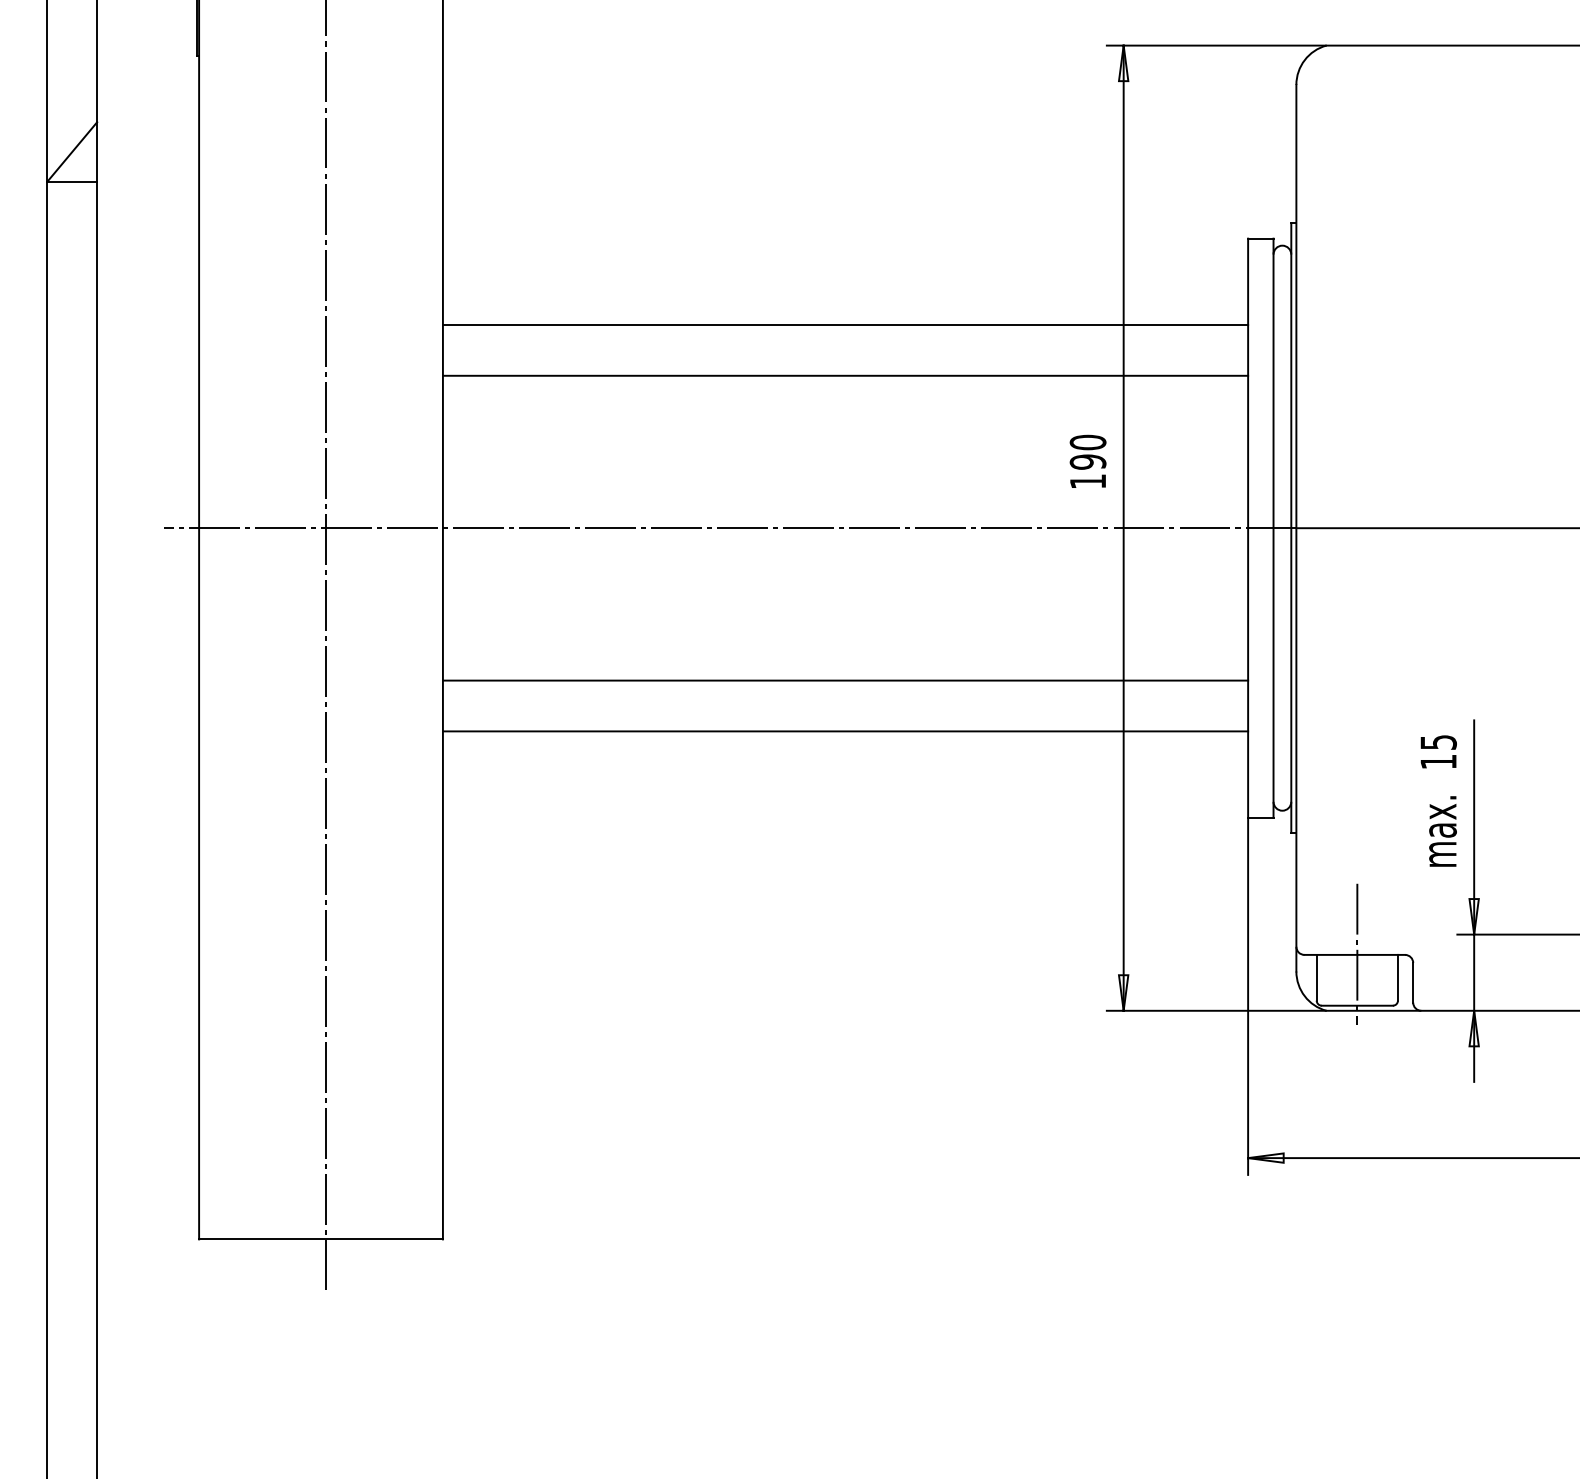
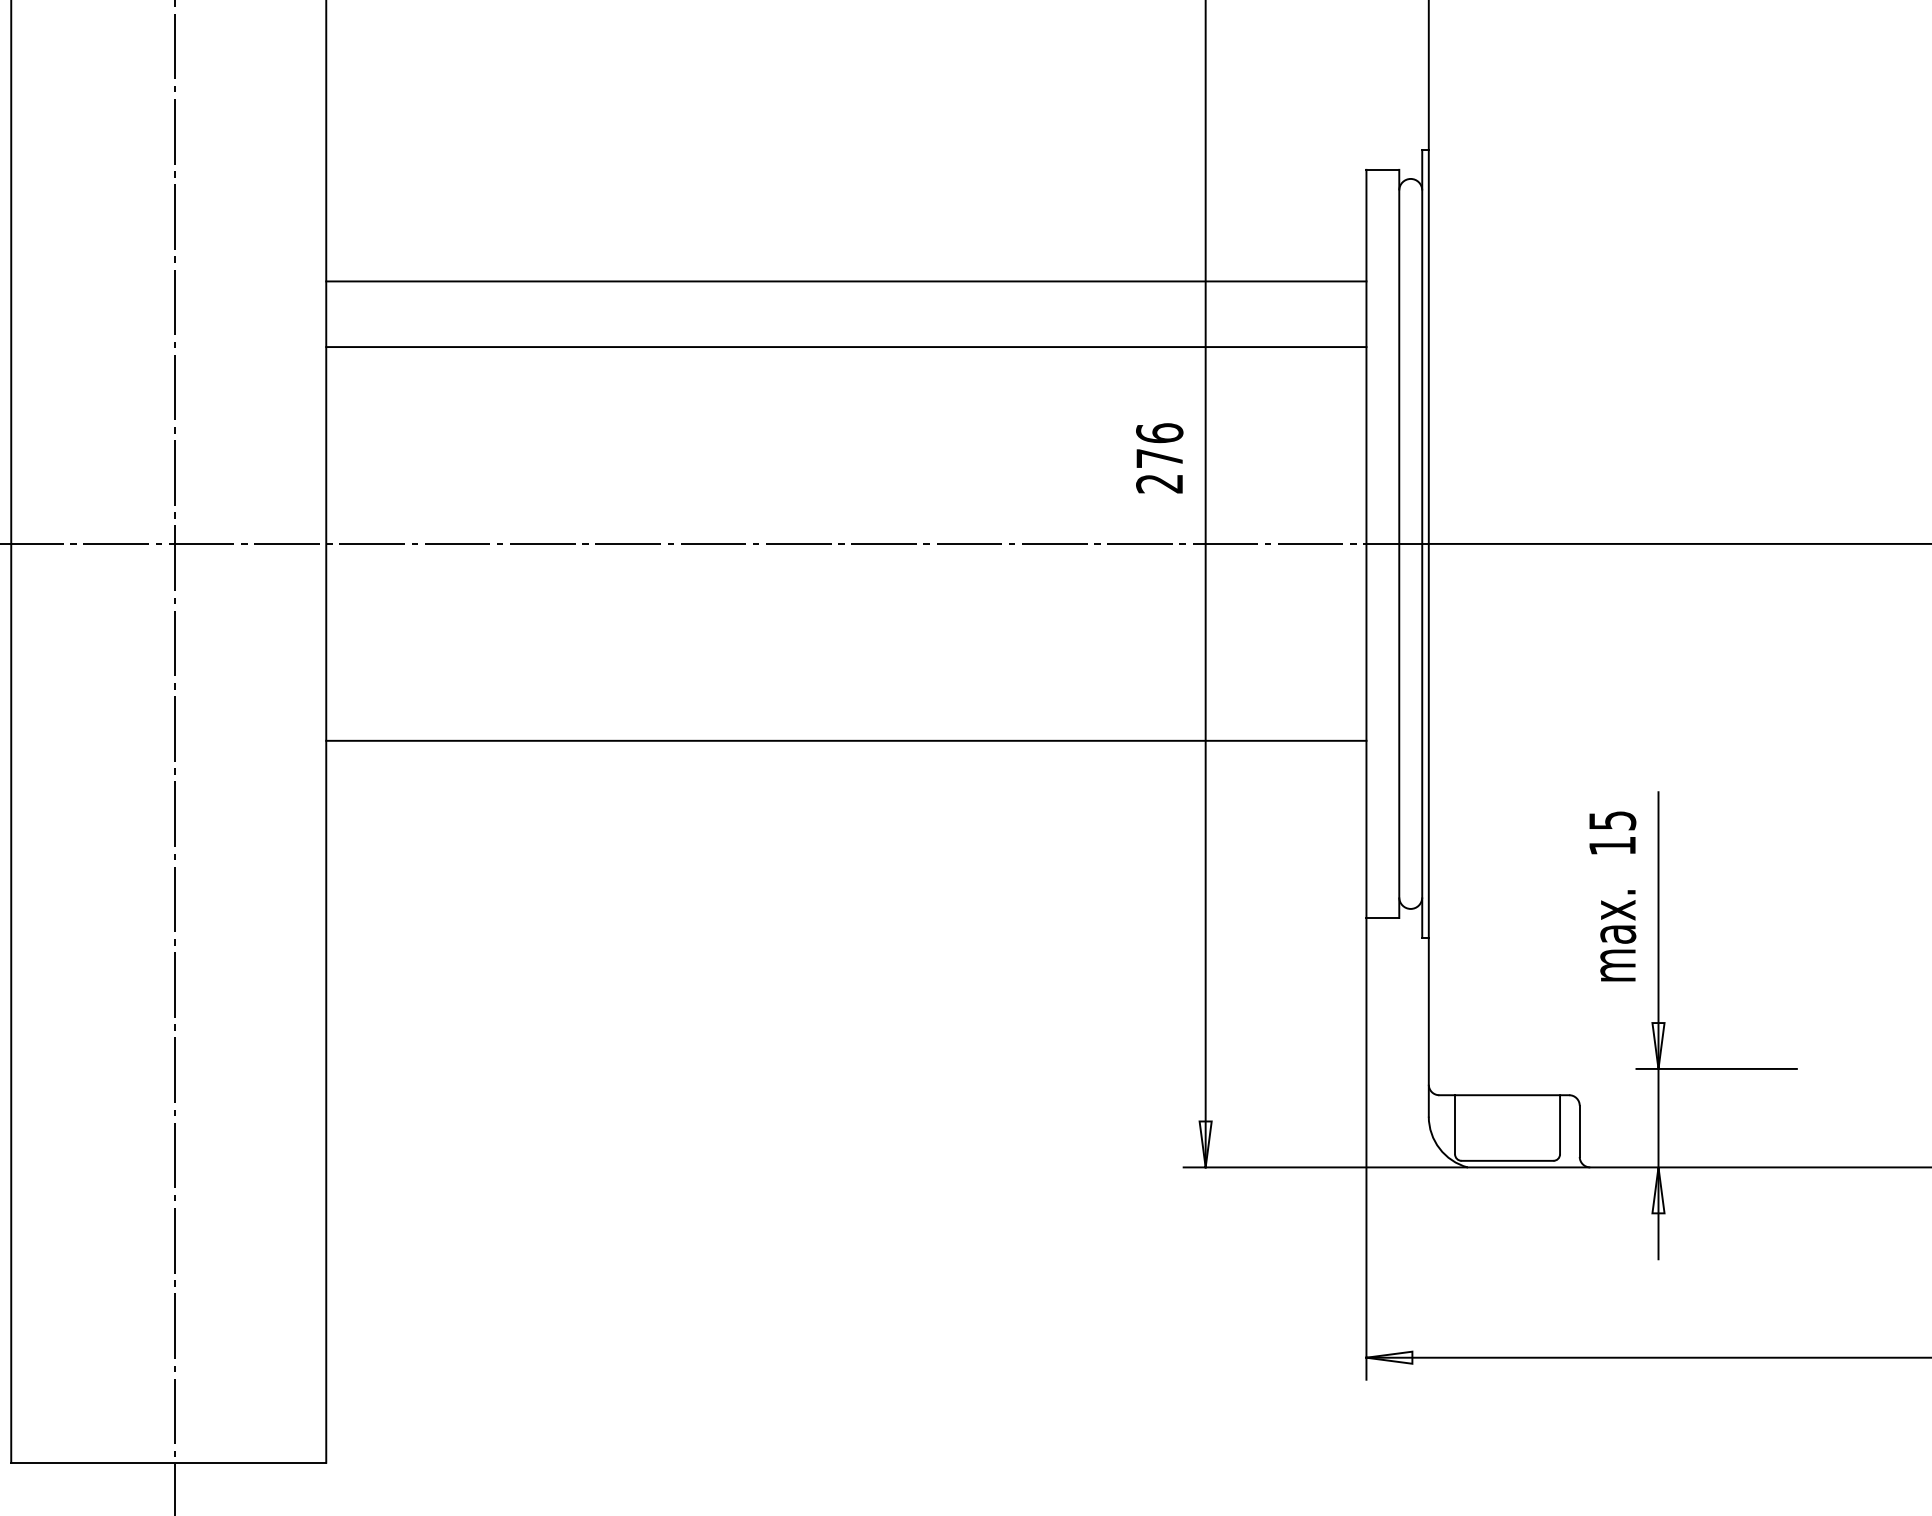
text: (1087, 461) -> (1158, 457), 190 -> 276
line: (845, 731) -> (846, 806), removed
line: (1357, 954) -> (1507, 1094), removed

